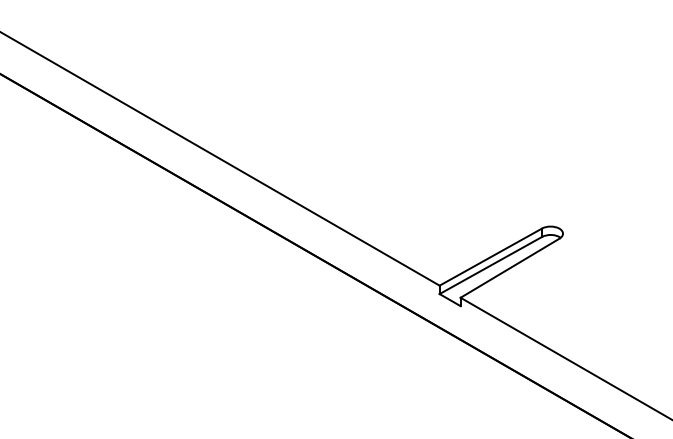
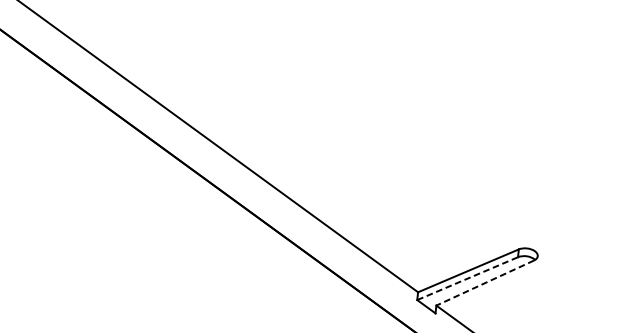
line: (490, 265) -> (467, 278), solid -> dashed
line: (510, 268) -> (485, 283), solid -> dashed

